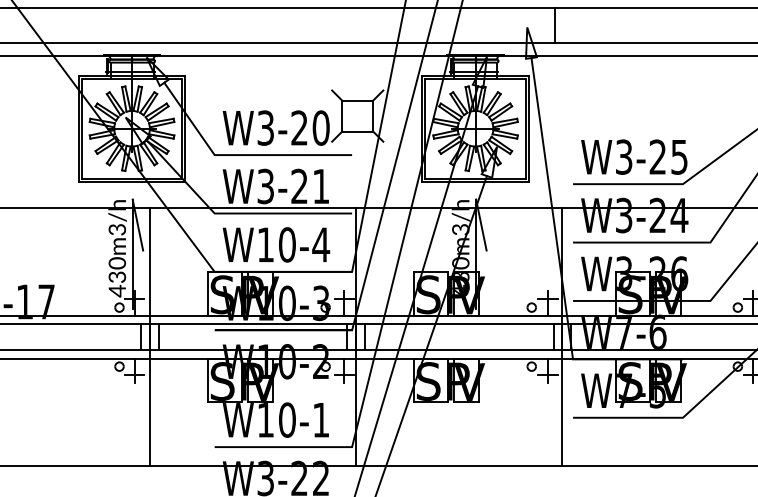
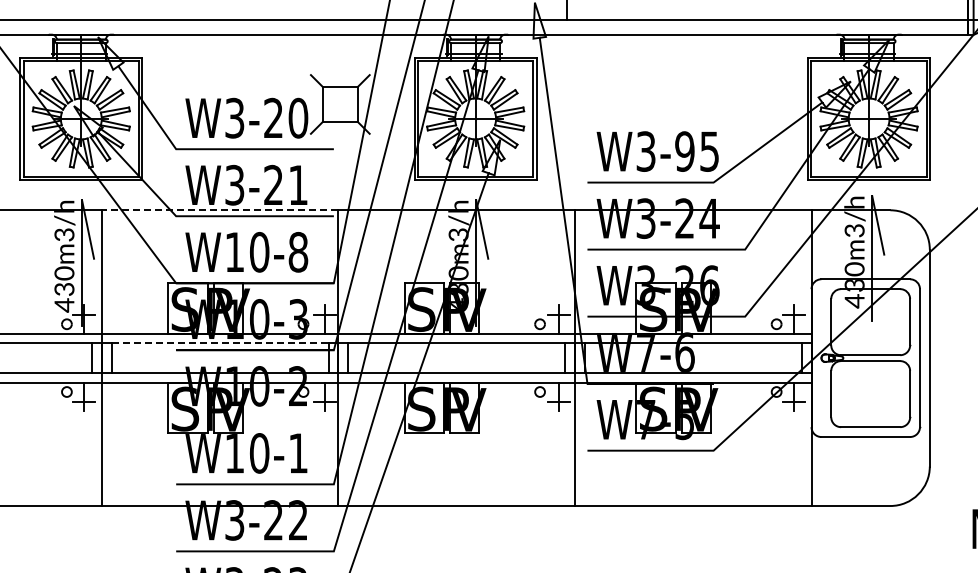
text: (657, 157) -> (684, 151), W3-25 -> W3-95
line: (252, 208) -> (219, 210), solid -> dashed
text: (321, 245) -> (298, 252), W10-4 -> W10-8
line: (253, 324) -> (220, 343), solid -> dashed

